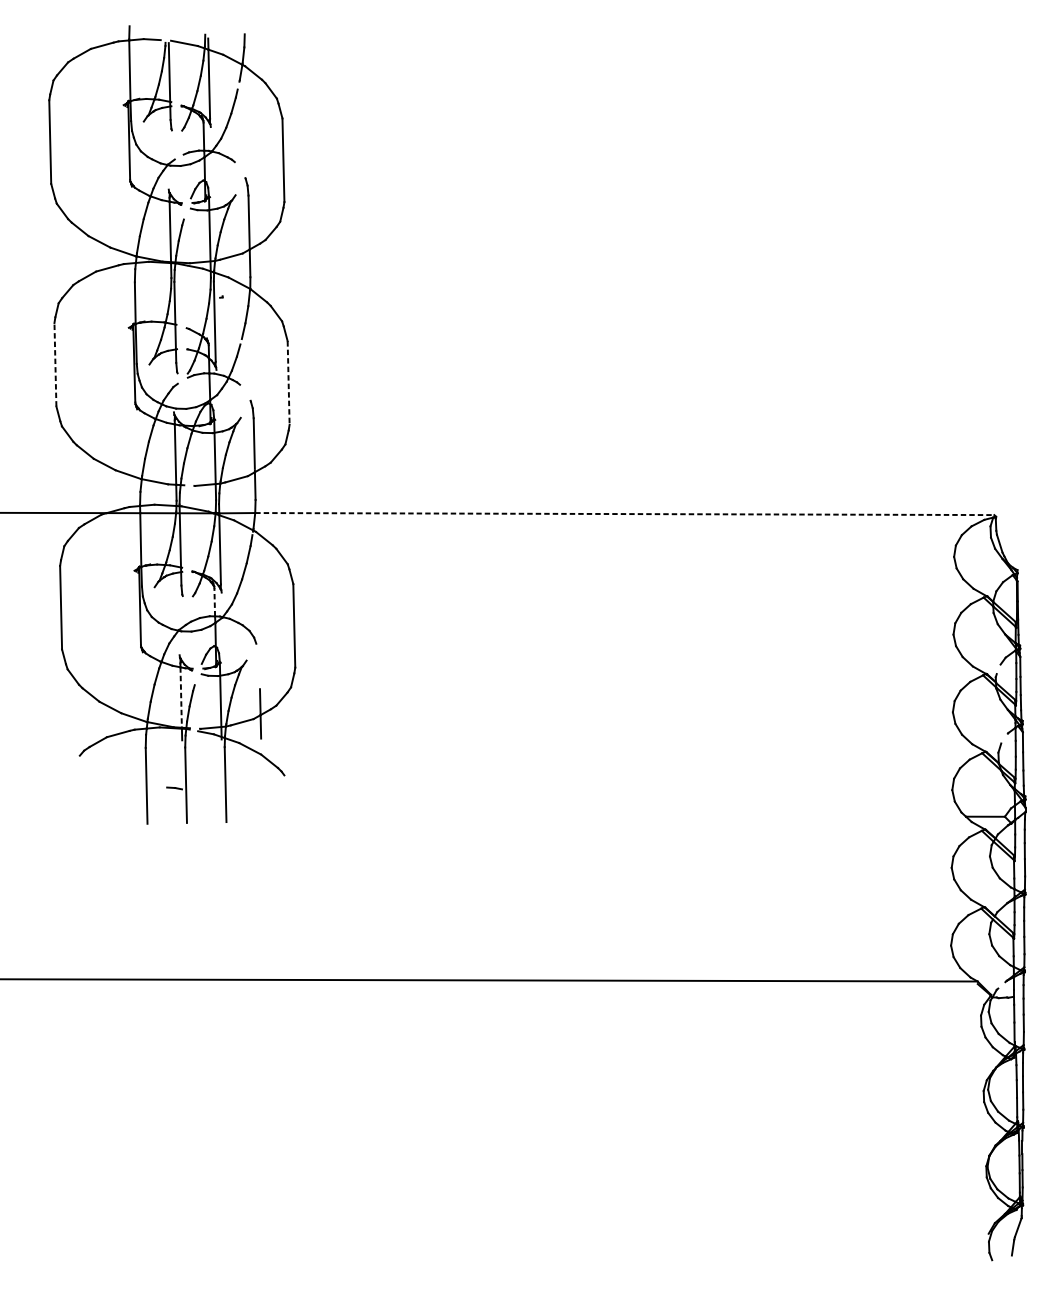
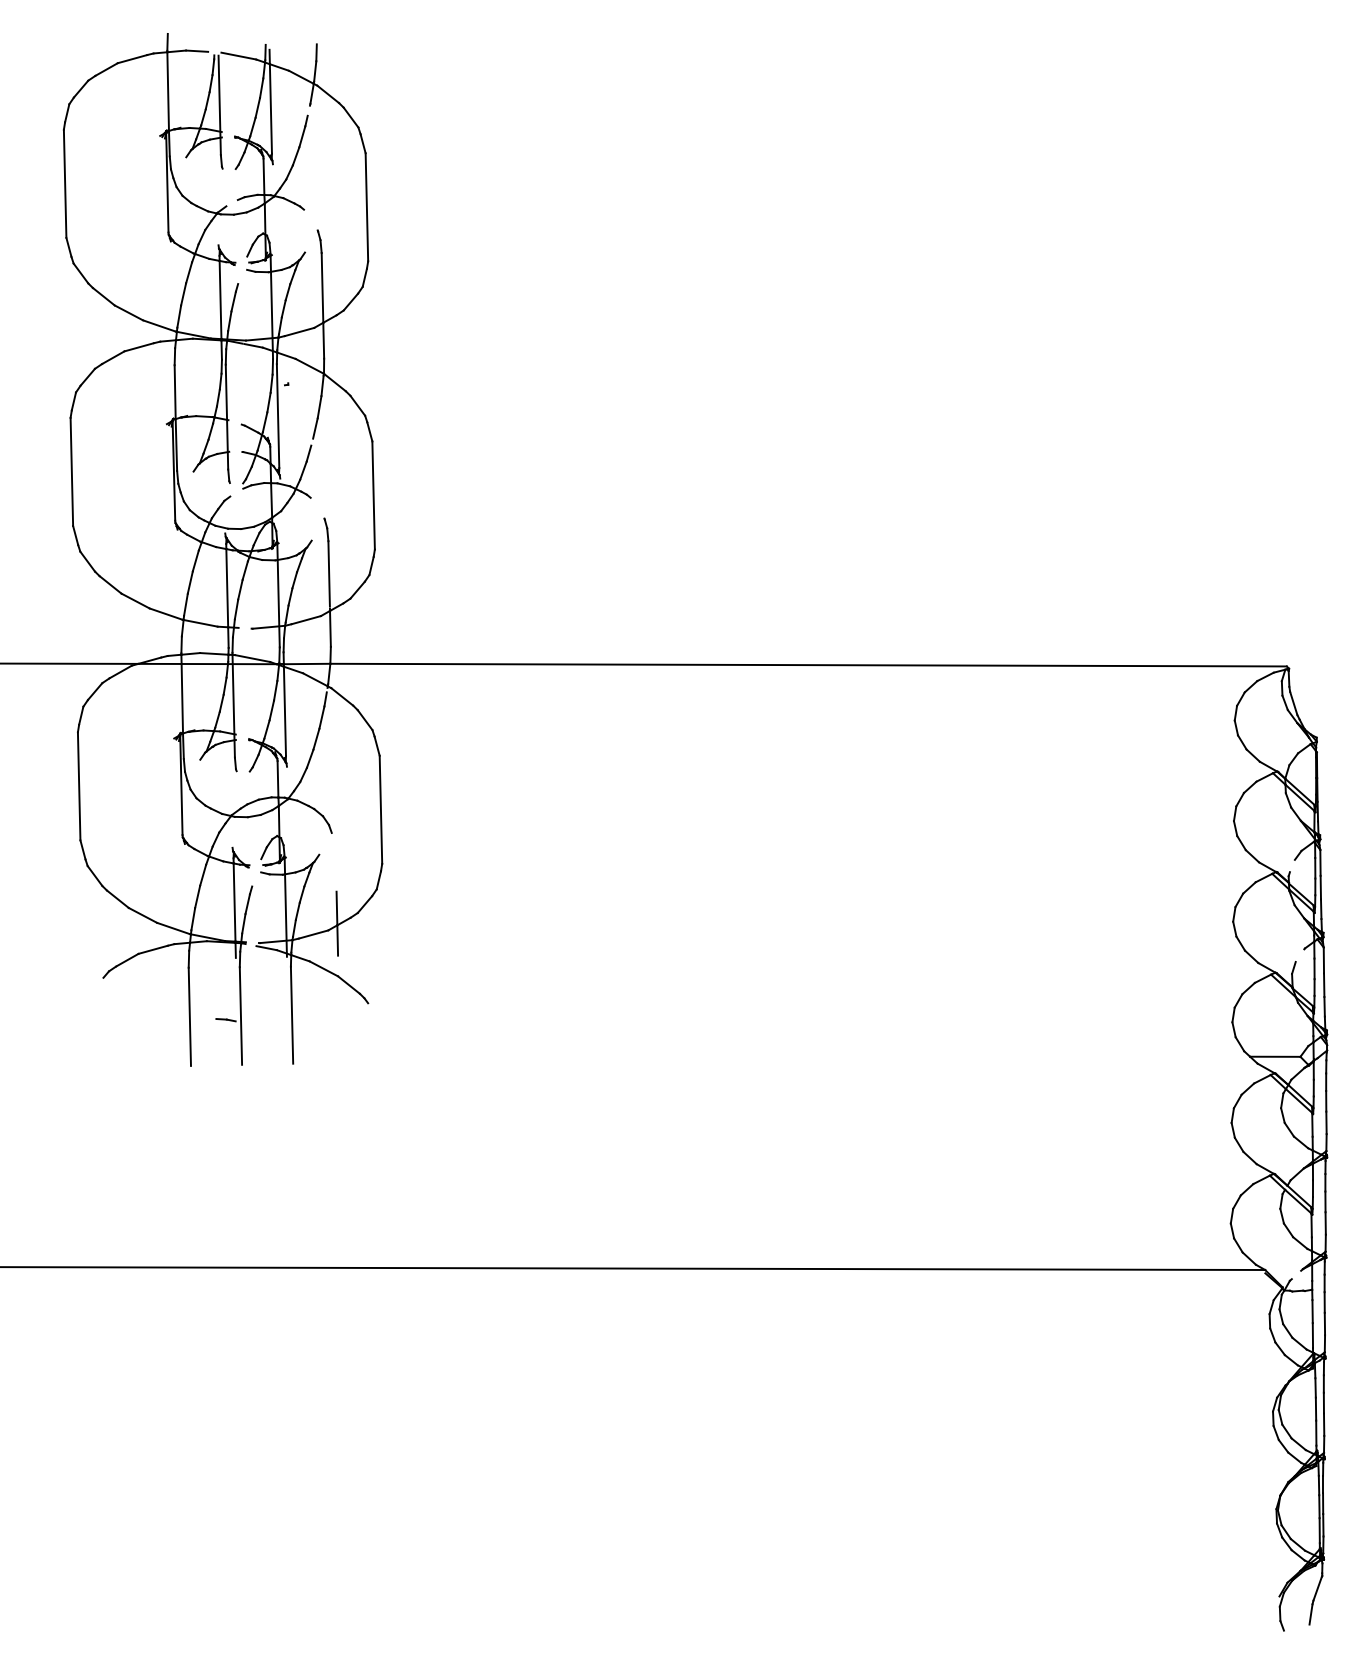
line: (55, 364) -> (71, 471), dashed -> solid
line: (288, 383) -> (373, 496), dashed -> solid
line: (625, 514) -> (809, 665), dashed -> solid
line: (214, 601) -> (277, 778), dashed -> solid
line: (181, 698) -> (234, 903), dashed -> solid

